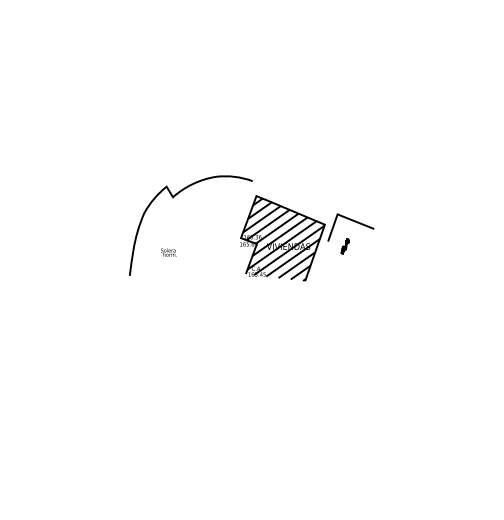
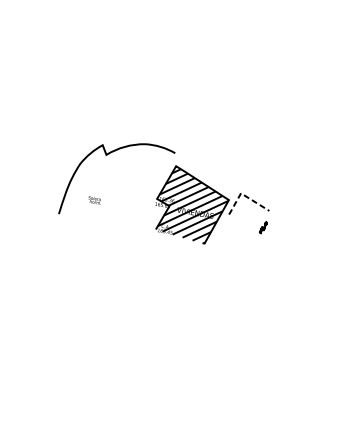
line: (342, 216) -> (244, 195), solid -> dashed
part: (344, 246) -> (263, 227), moved

